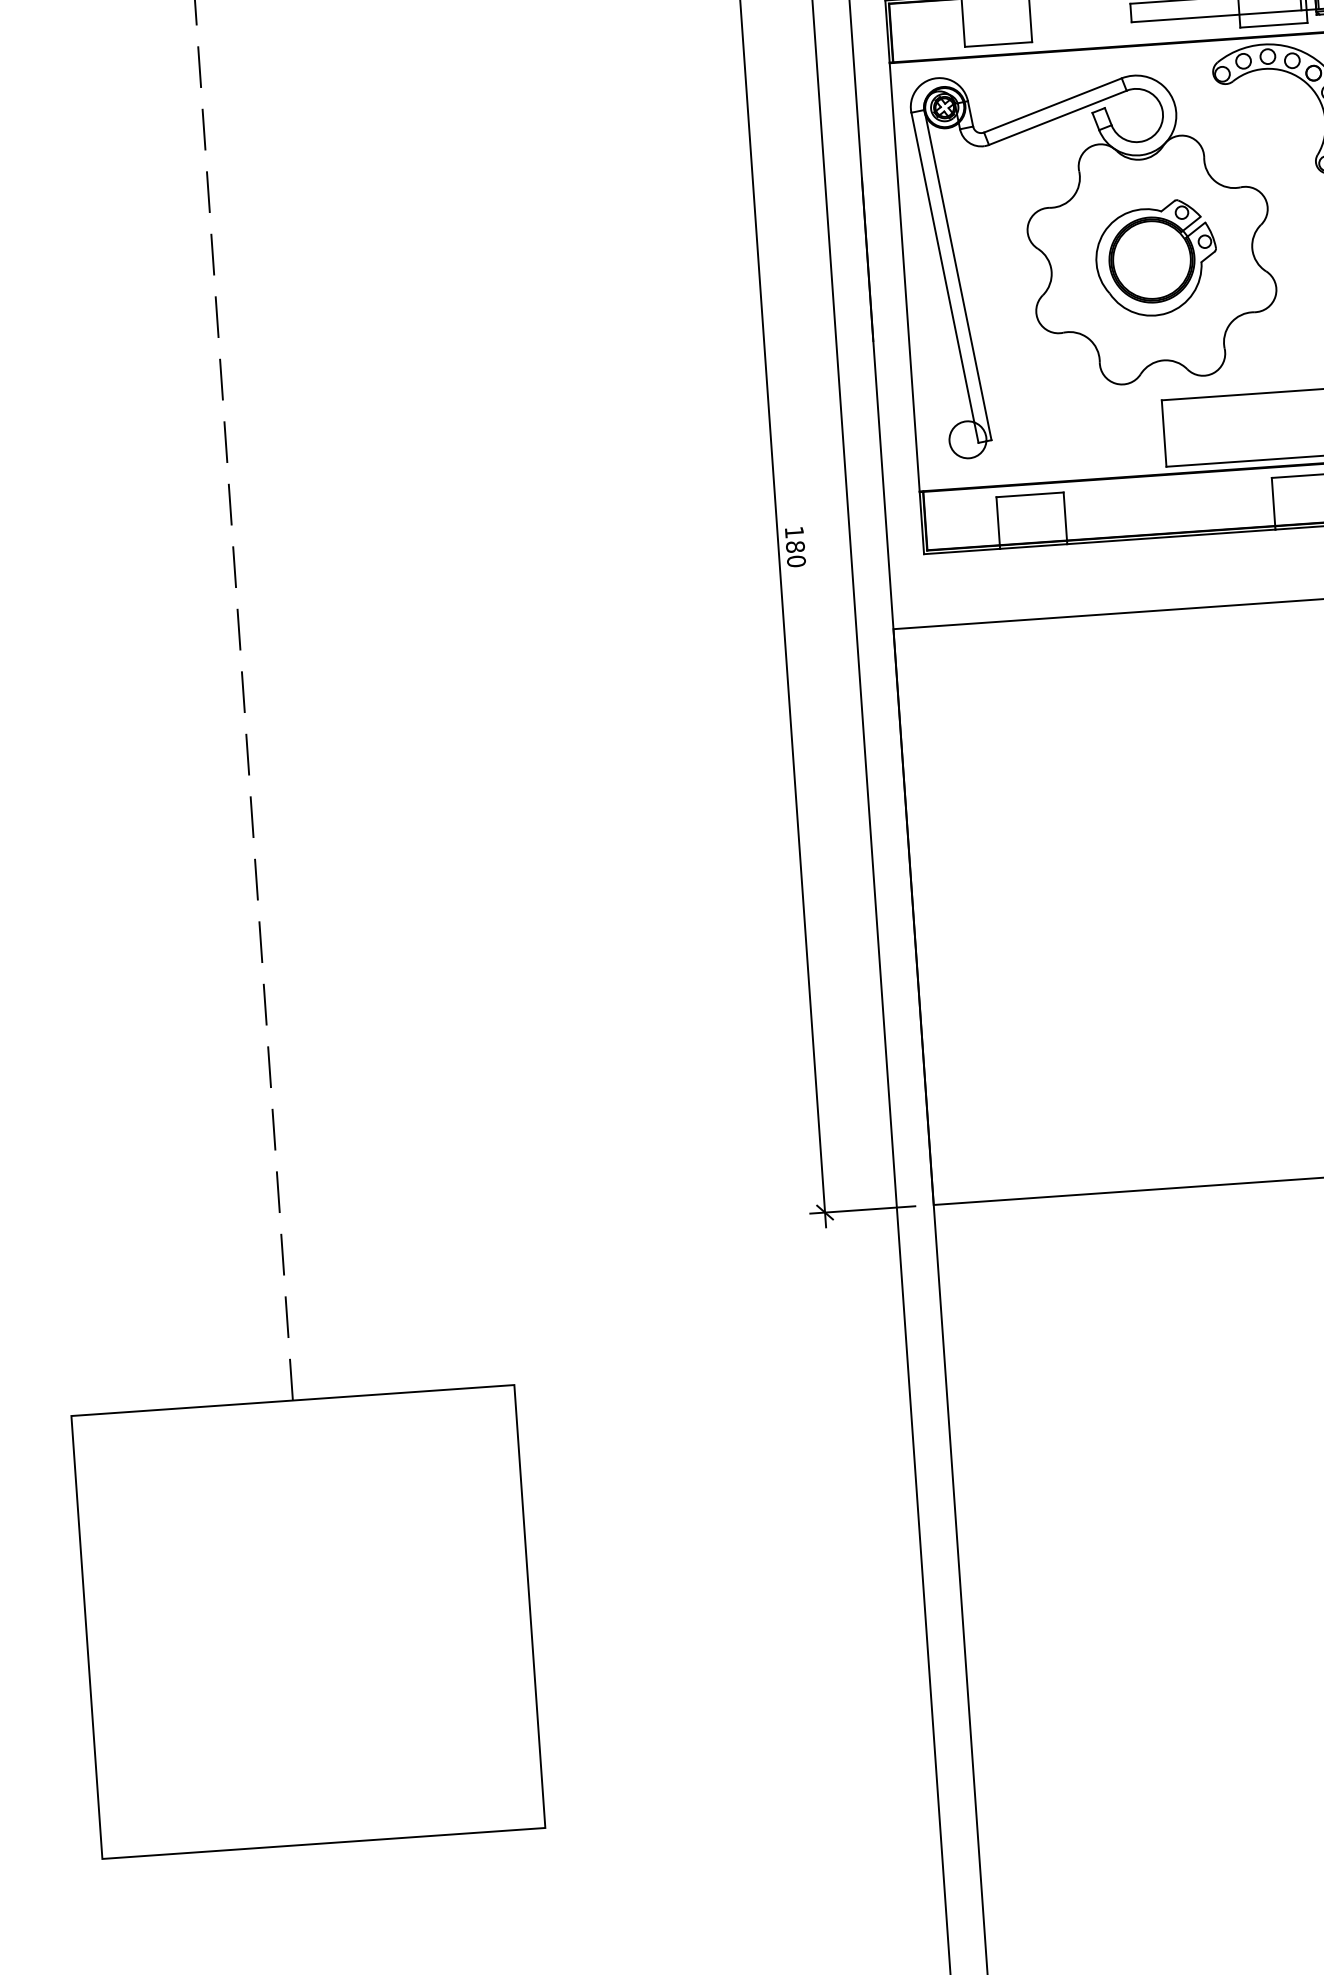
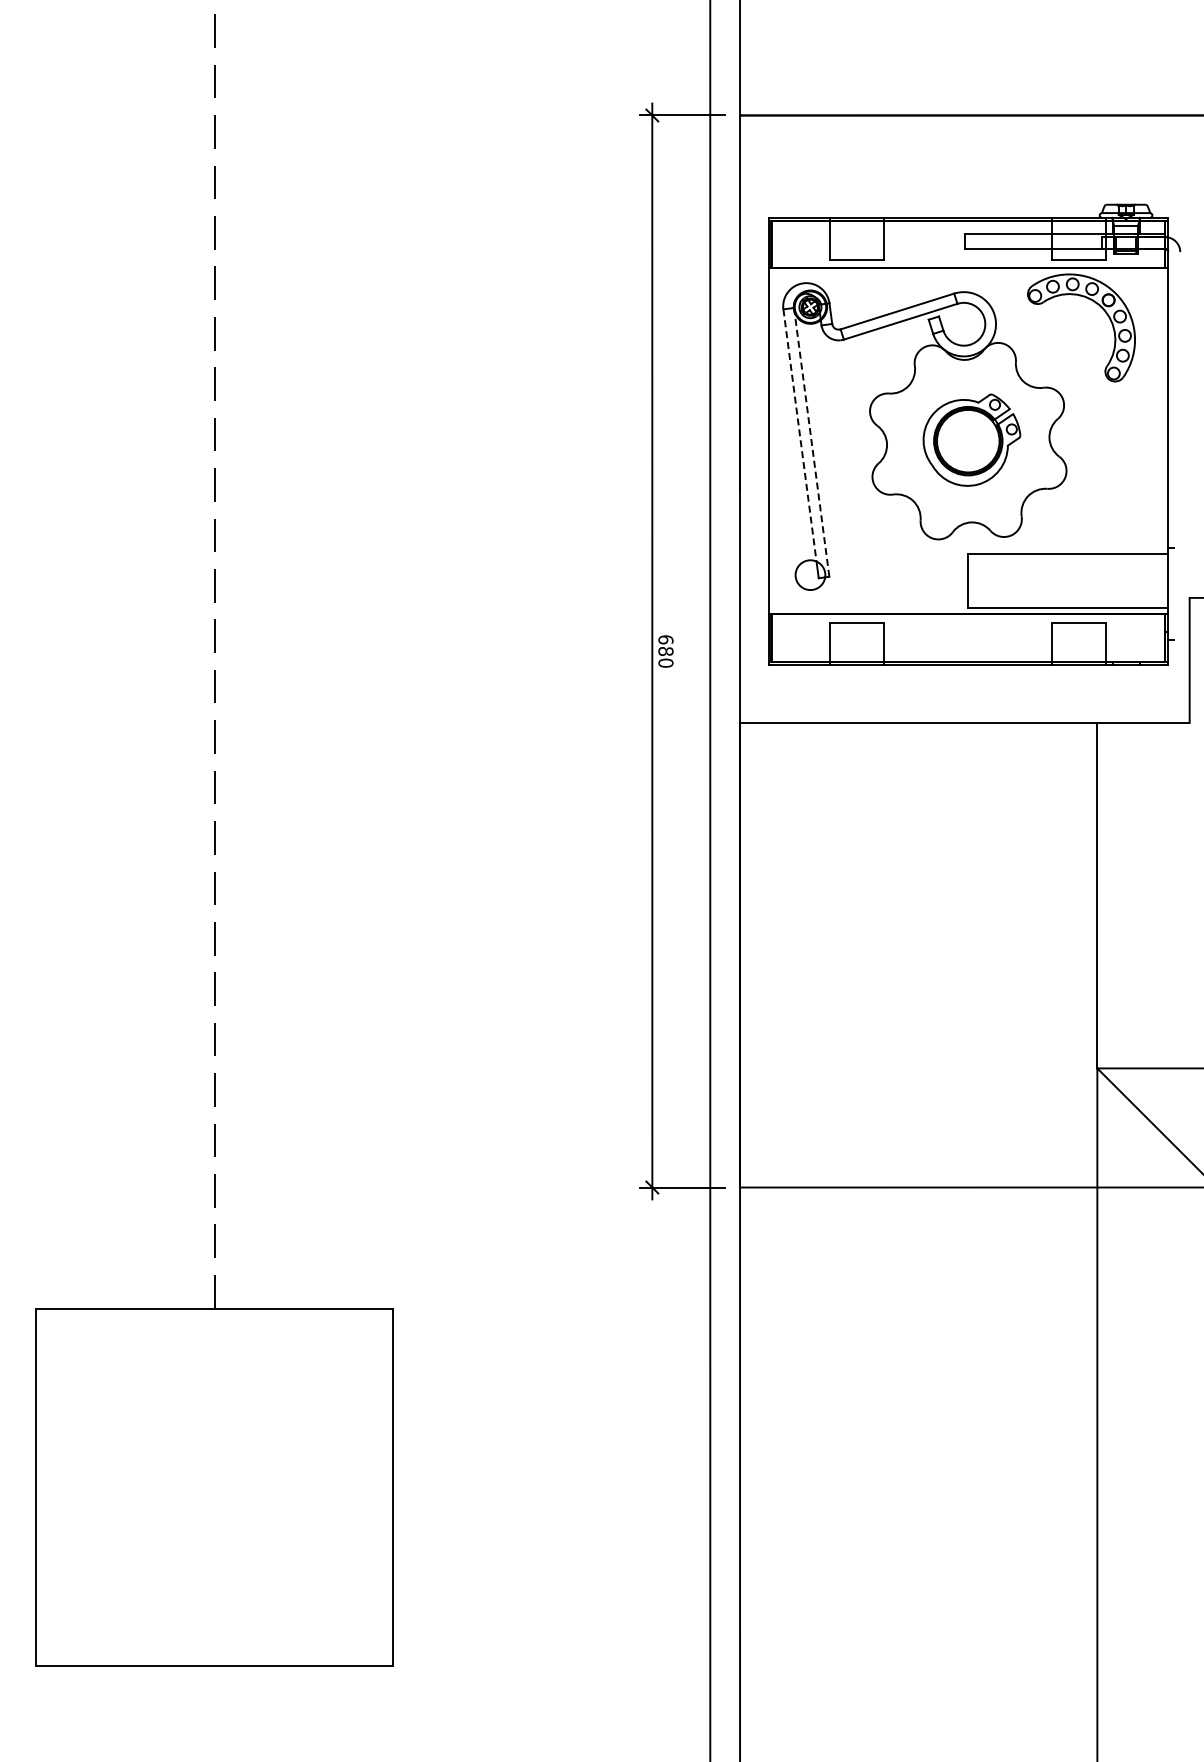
line: (943, 267) -> (800, 435), solid -> dashed
line: (957, 275) -> (811, 442), solid -> dashed
text: (793, 532) -> (665, 639), 180 -> 680

